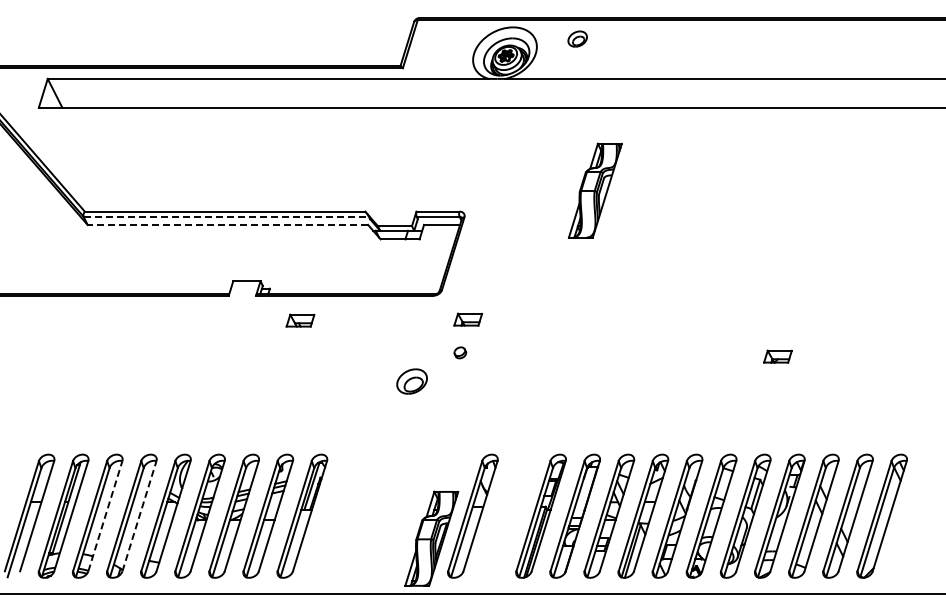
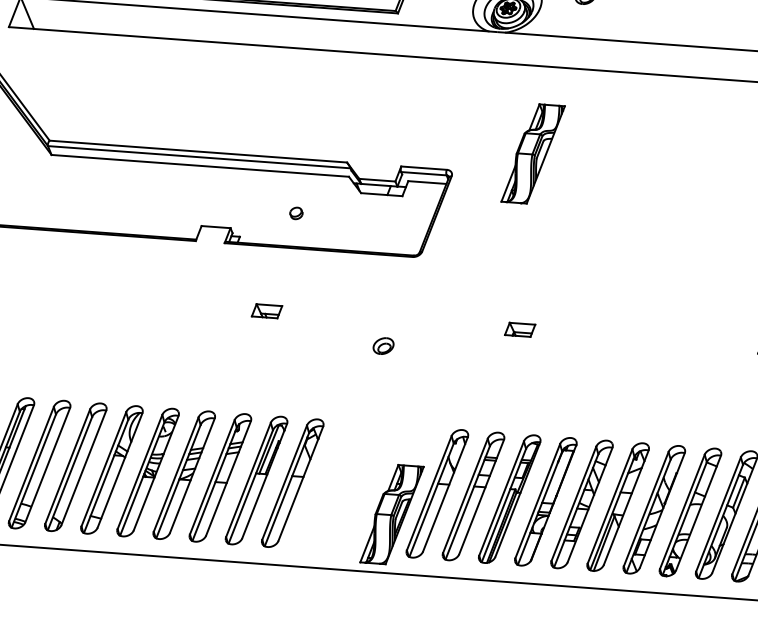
part: (595, 190) -> (533, 153), moved
line: (226, 216) -> (199, 156), dashed -> solid
line: (227, 224) -> (199, 165), dashed -> solid
part: (468, 319) -> (520, 329), moved
part: (300, 320) -> (267, 311), moved
part: (460, 352) -> (296, 213), moved
part: (412, 380) -> (383, 345), size x0.62
part: (336, 515) -> (292, 482), added
part: (506, 515) -> (473, 495), added
line: (105, 516) -> (47, 465), dashed -> solid
line: (139, 516) -> (83, 468), dashed -> solid

